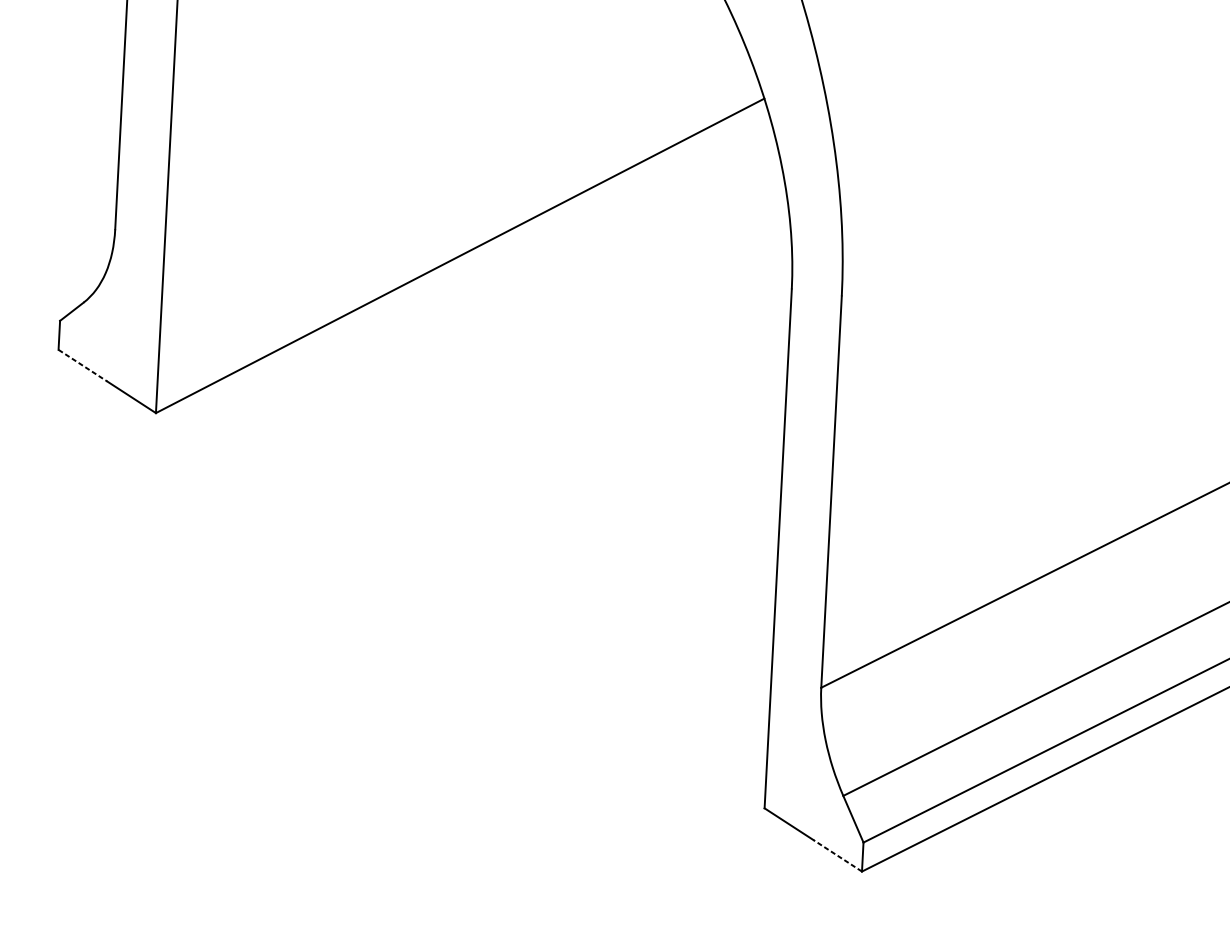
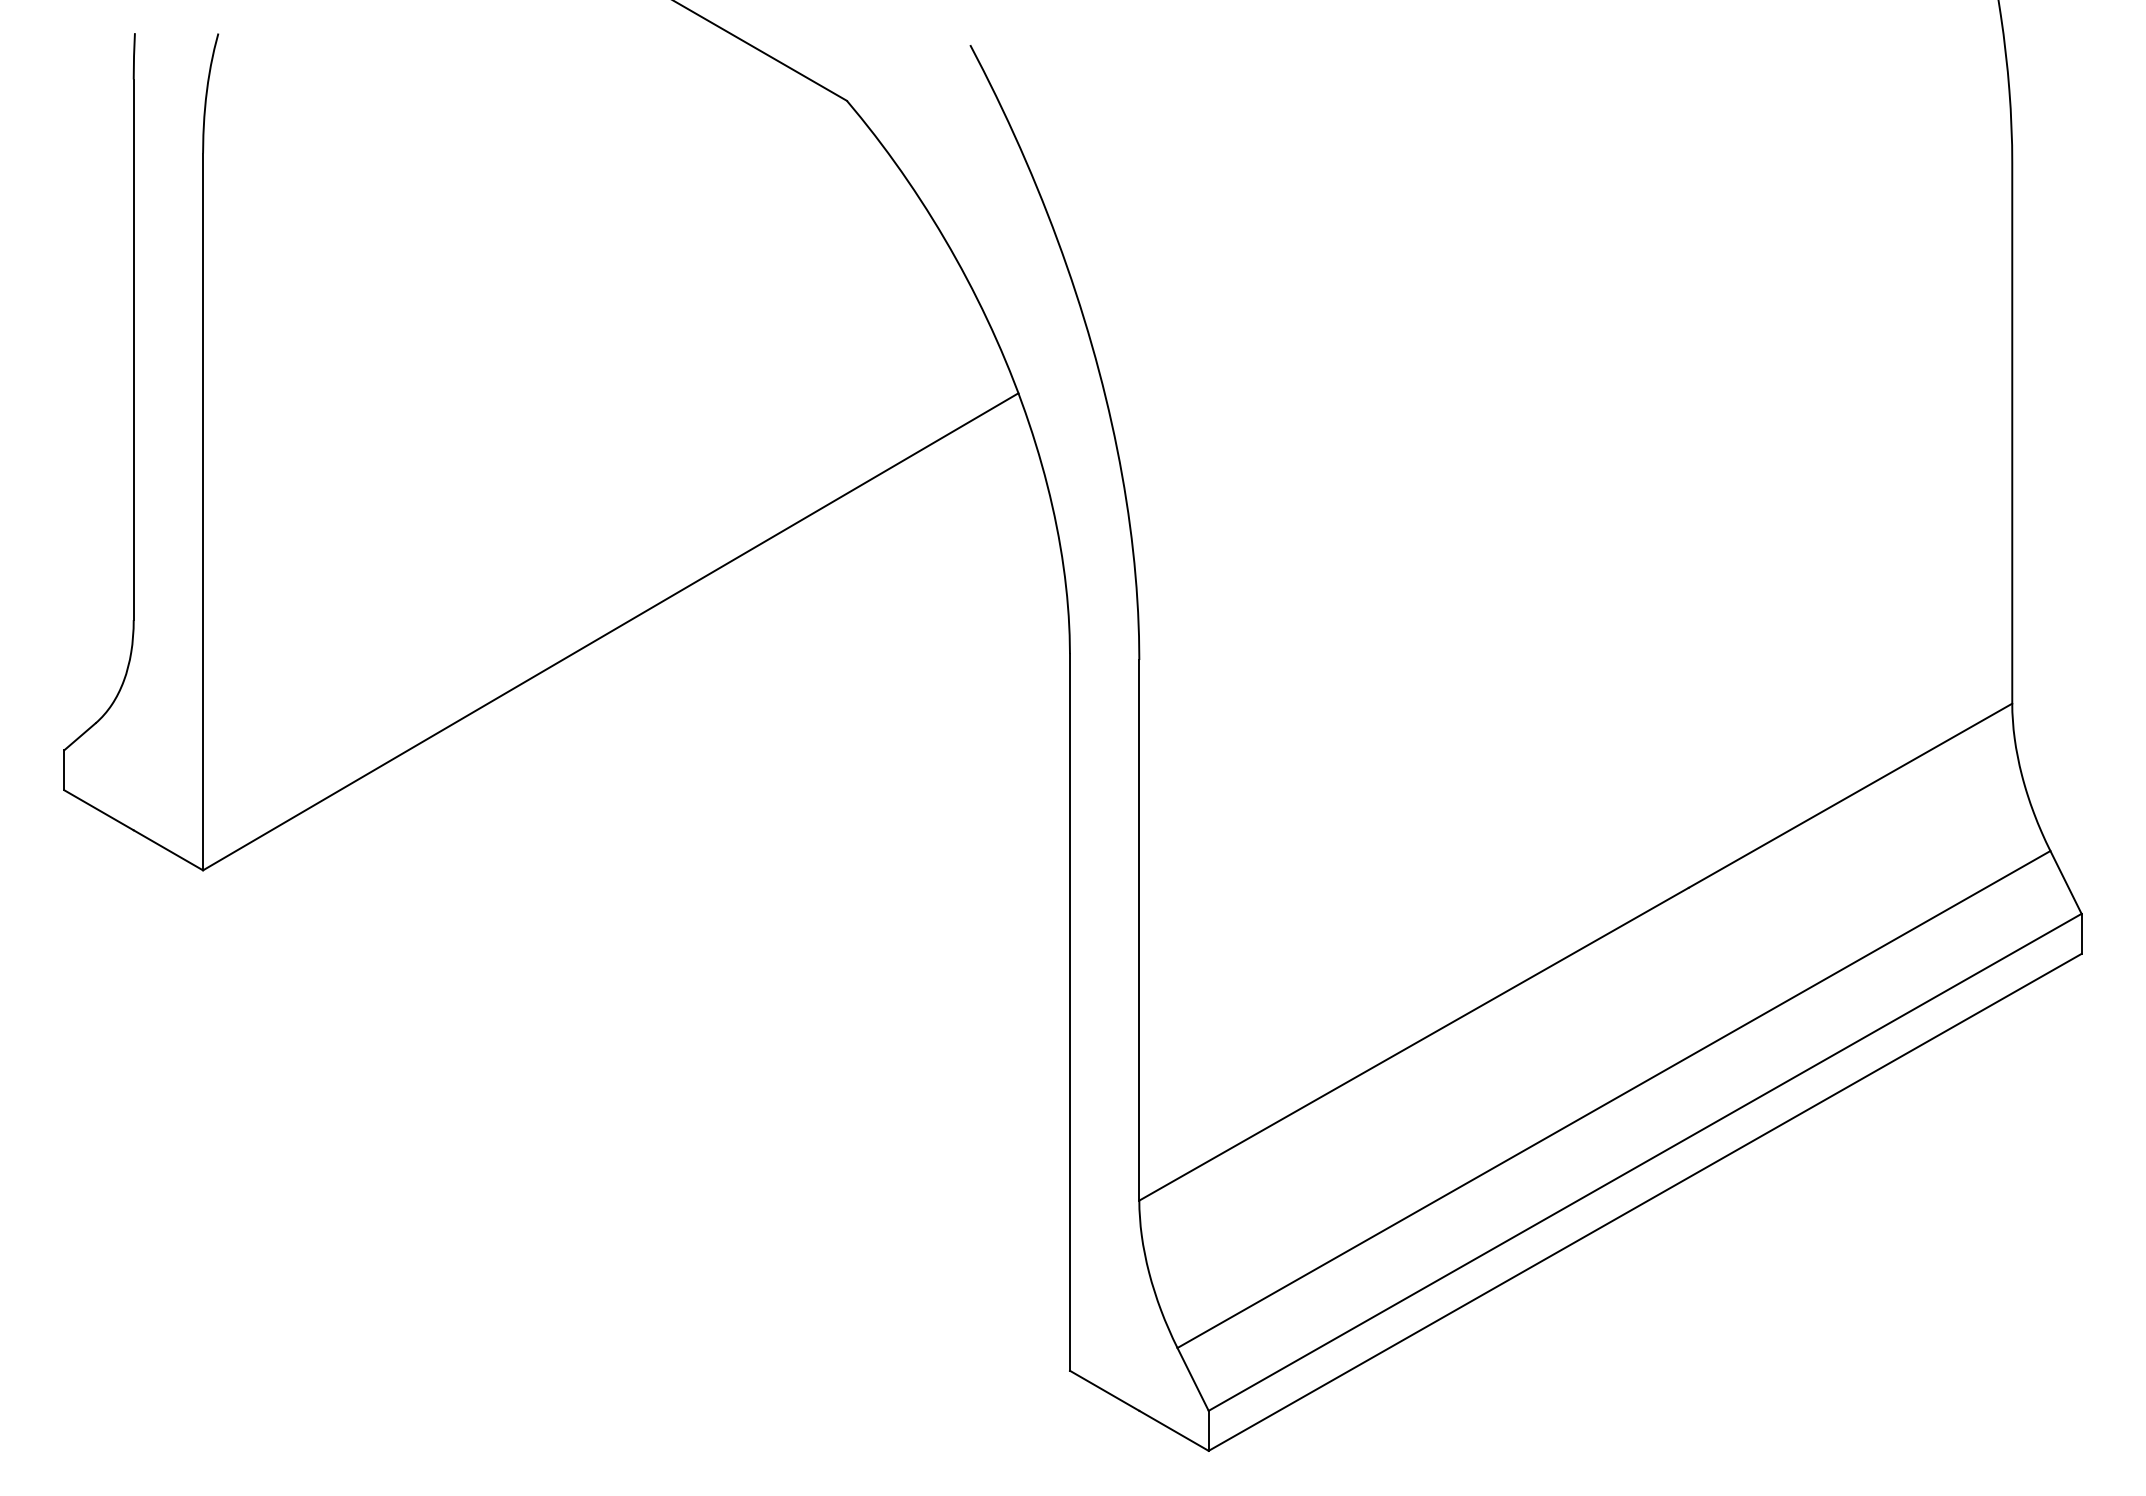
line: (83, 365) -> (99, 810), dashed -> solid
line: (837, 855) -> (1173, 1430), dashed -> solid

